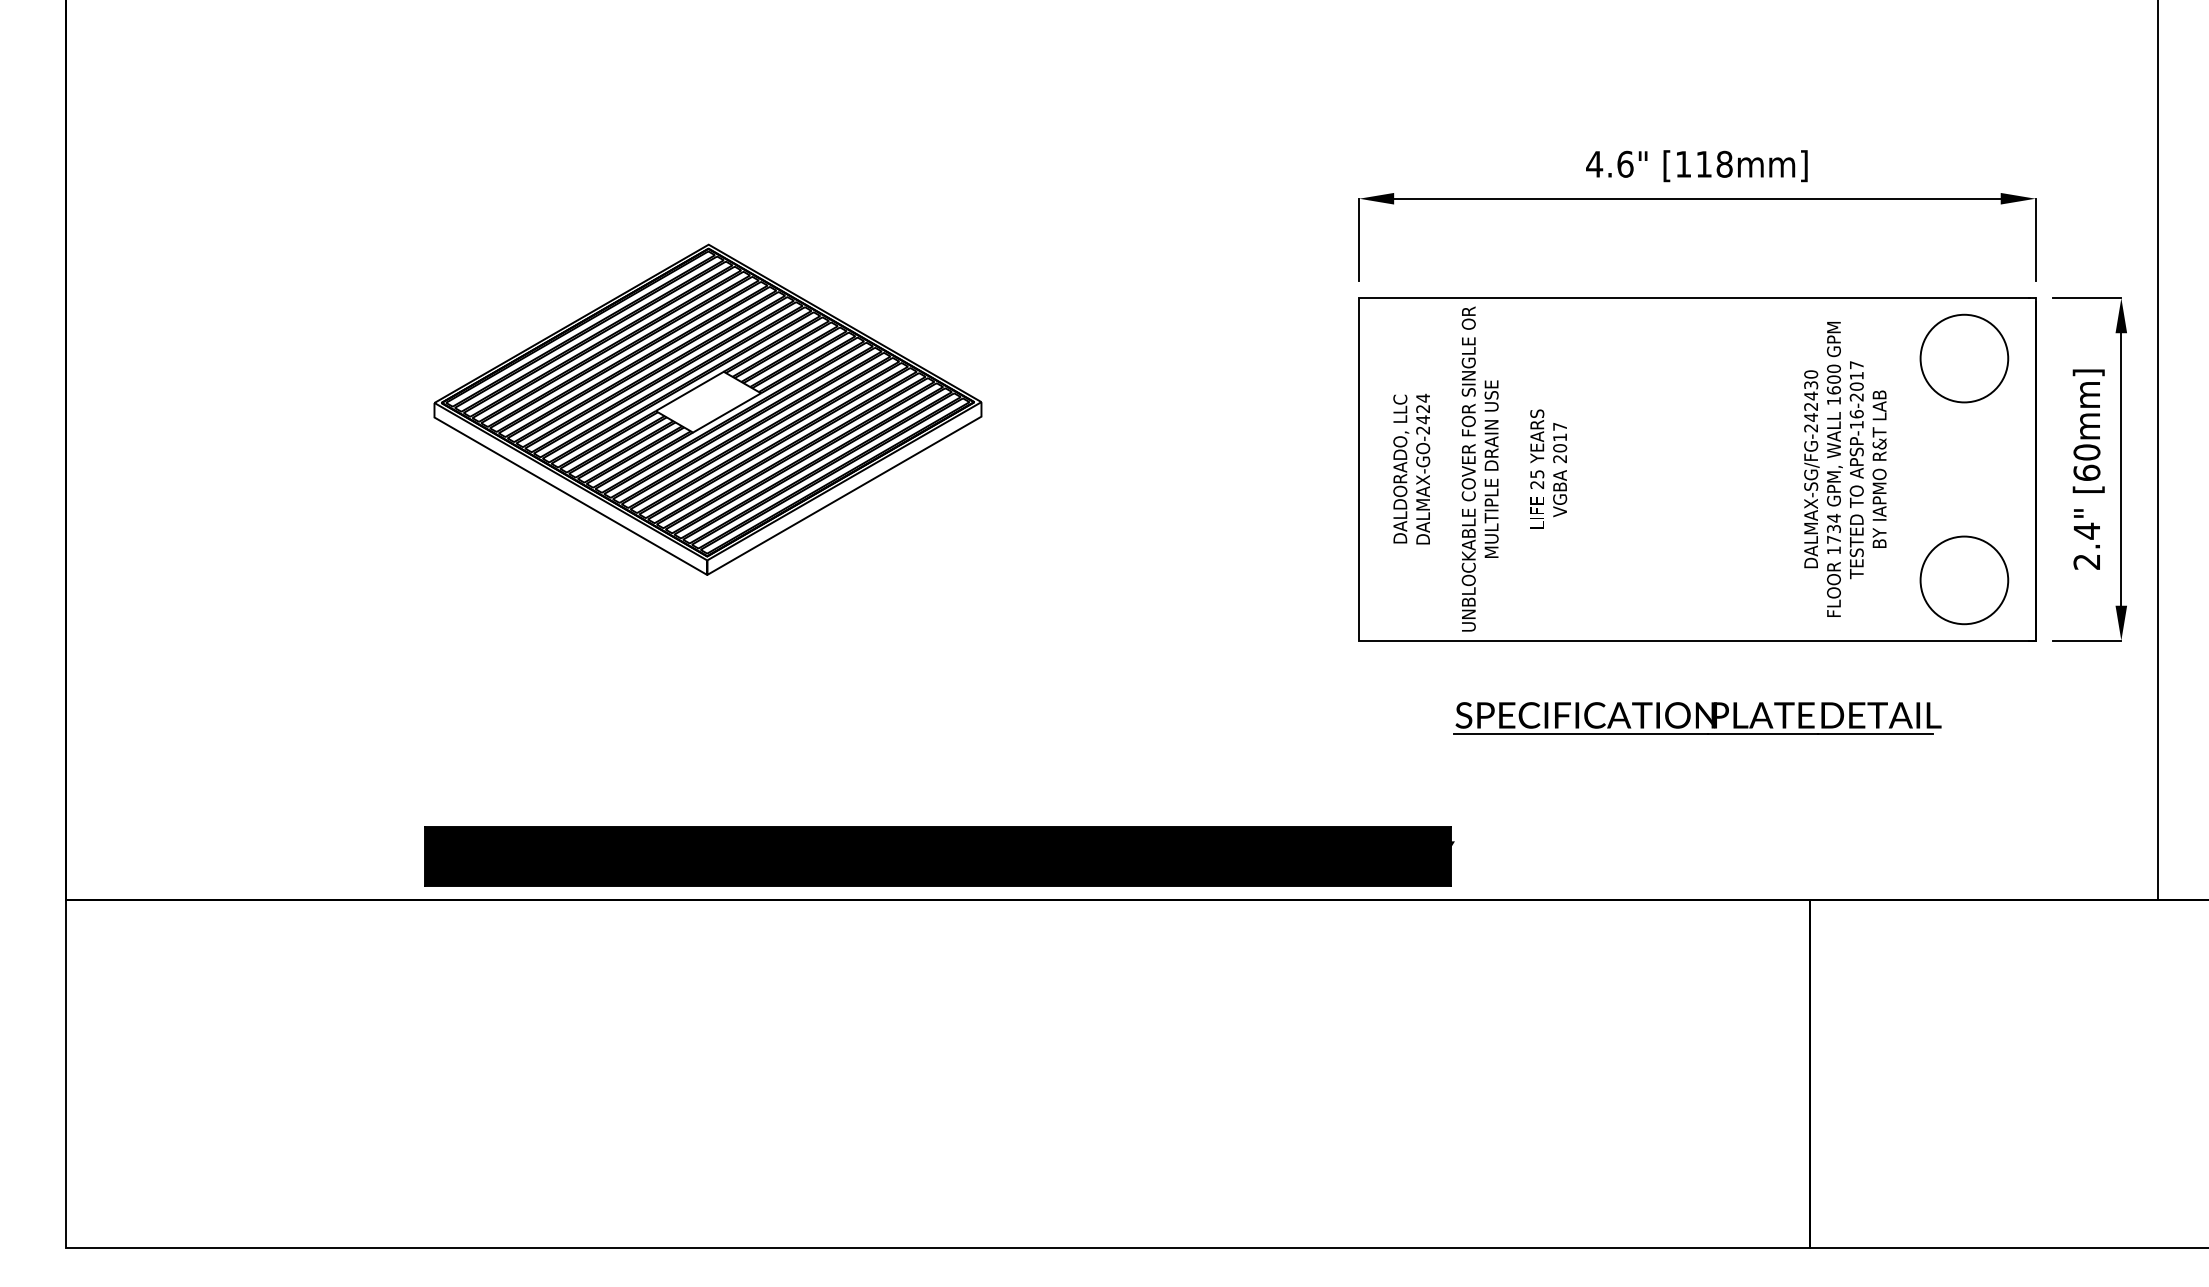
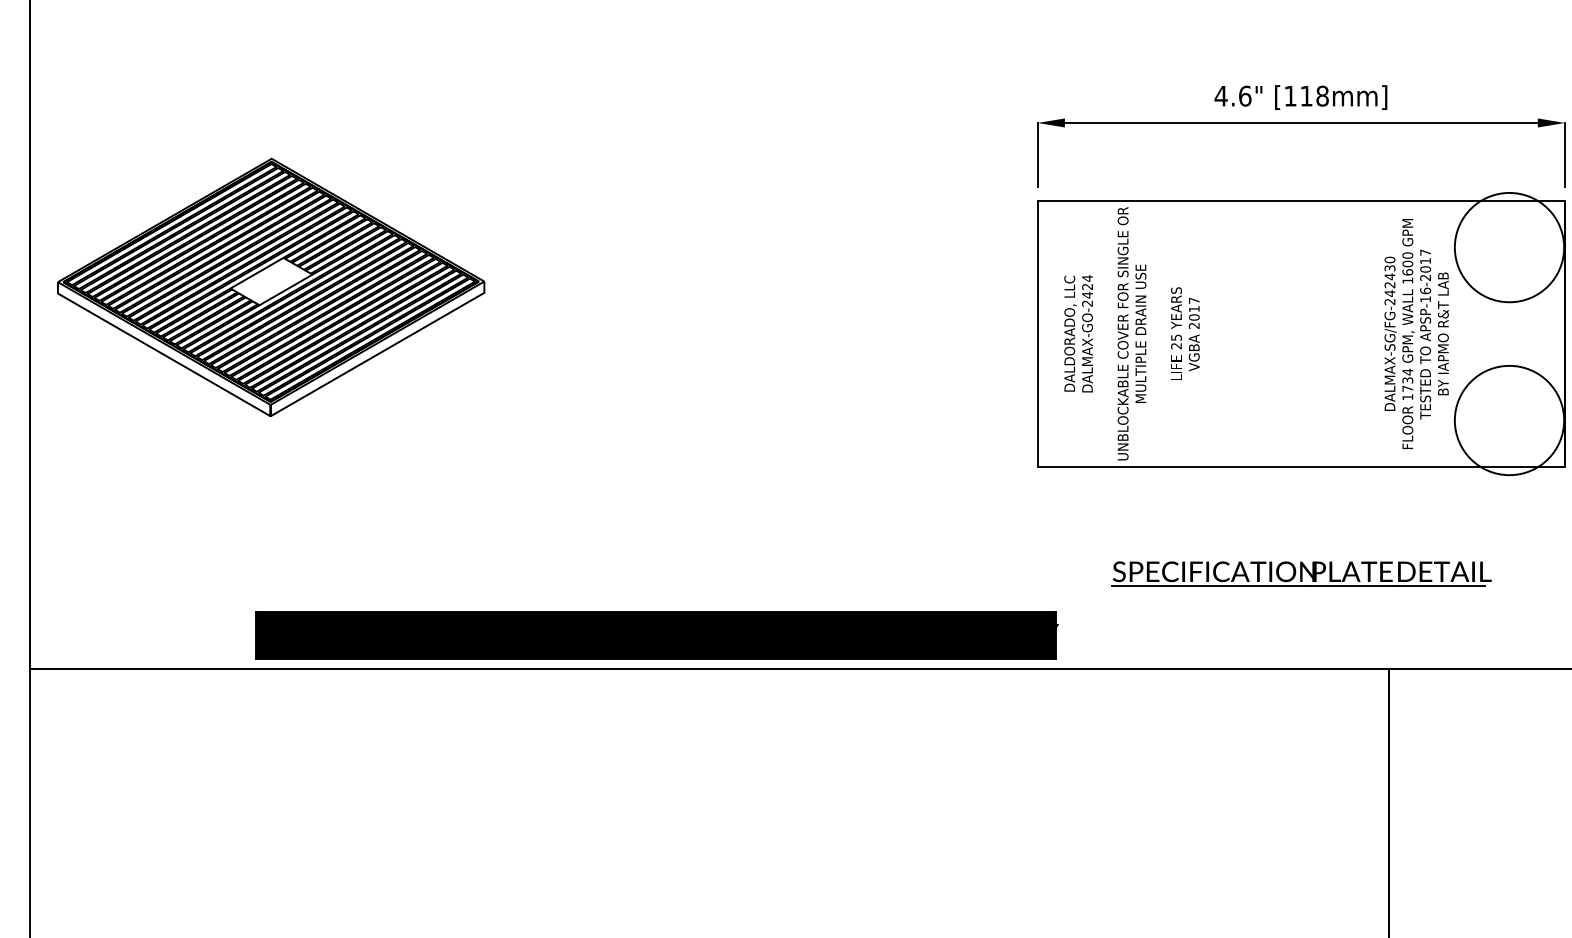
circle: (1964, 358) -> (1509, 247), size x1.6
part: (707, 409) -> (270, 287), moved
circle: (1964, 580) -> (1509, 420), size x1.6
part: (1697, 718) -> (1301, 574), moved
part: (939, 856) -> (657, 635), moved

